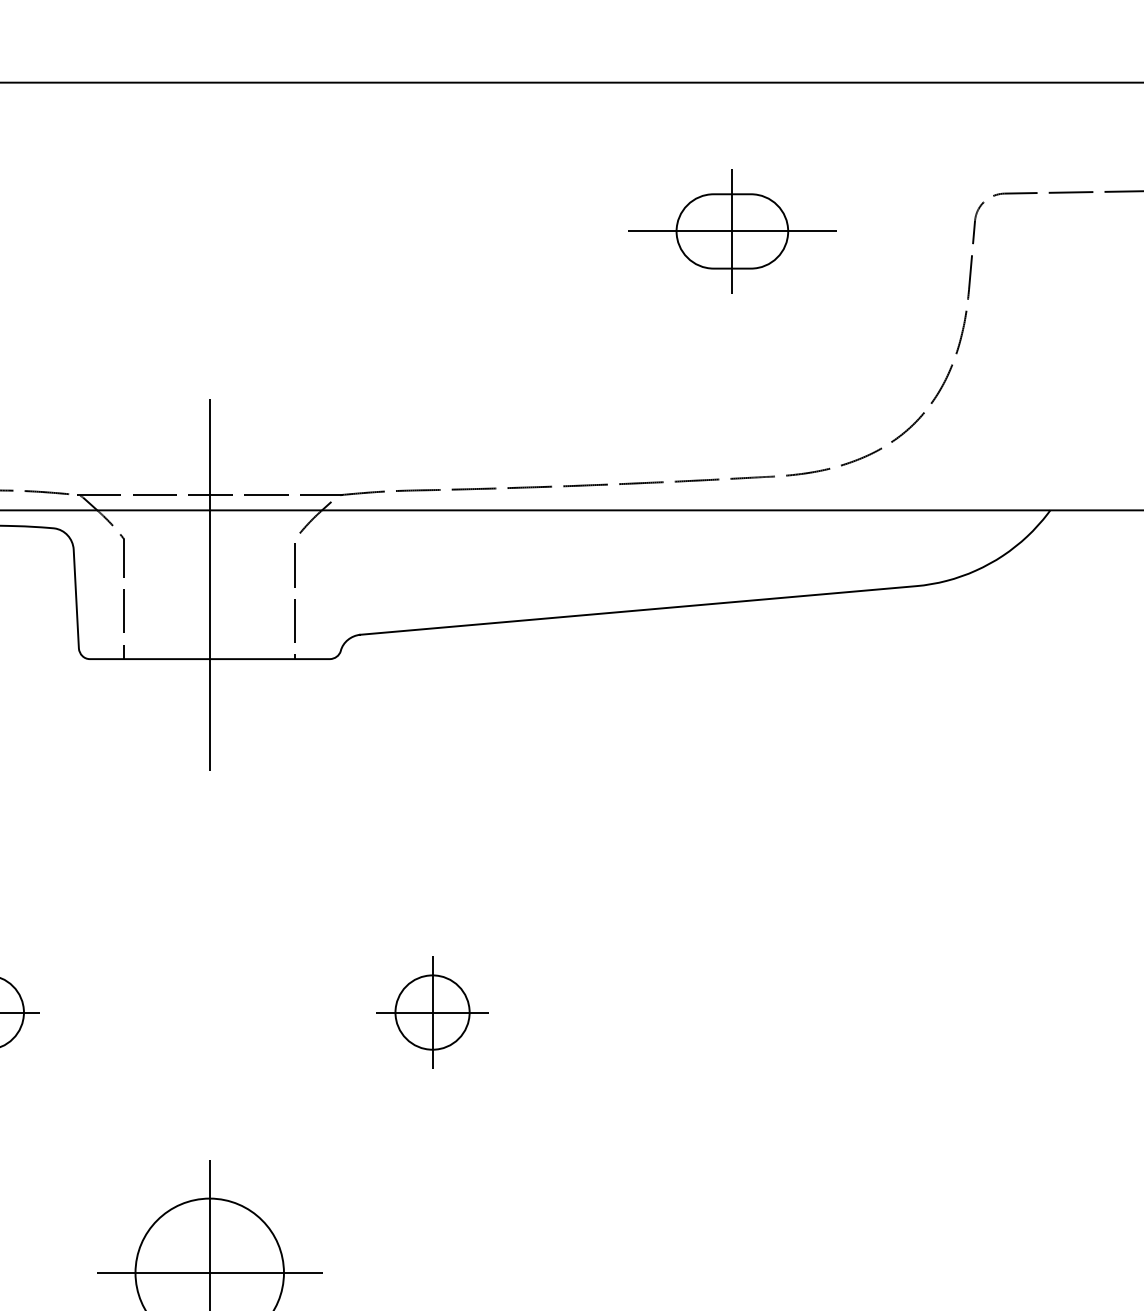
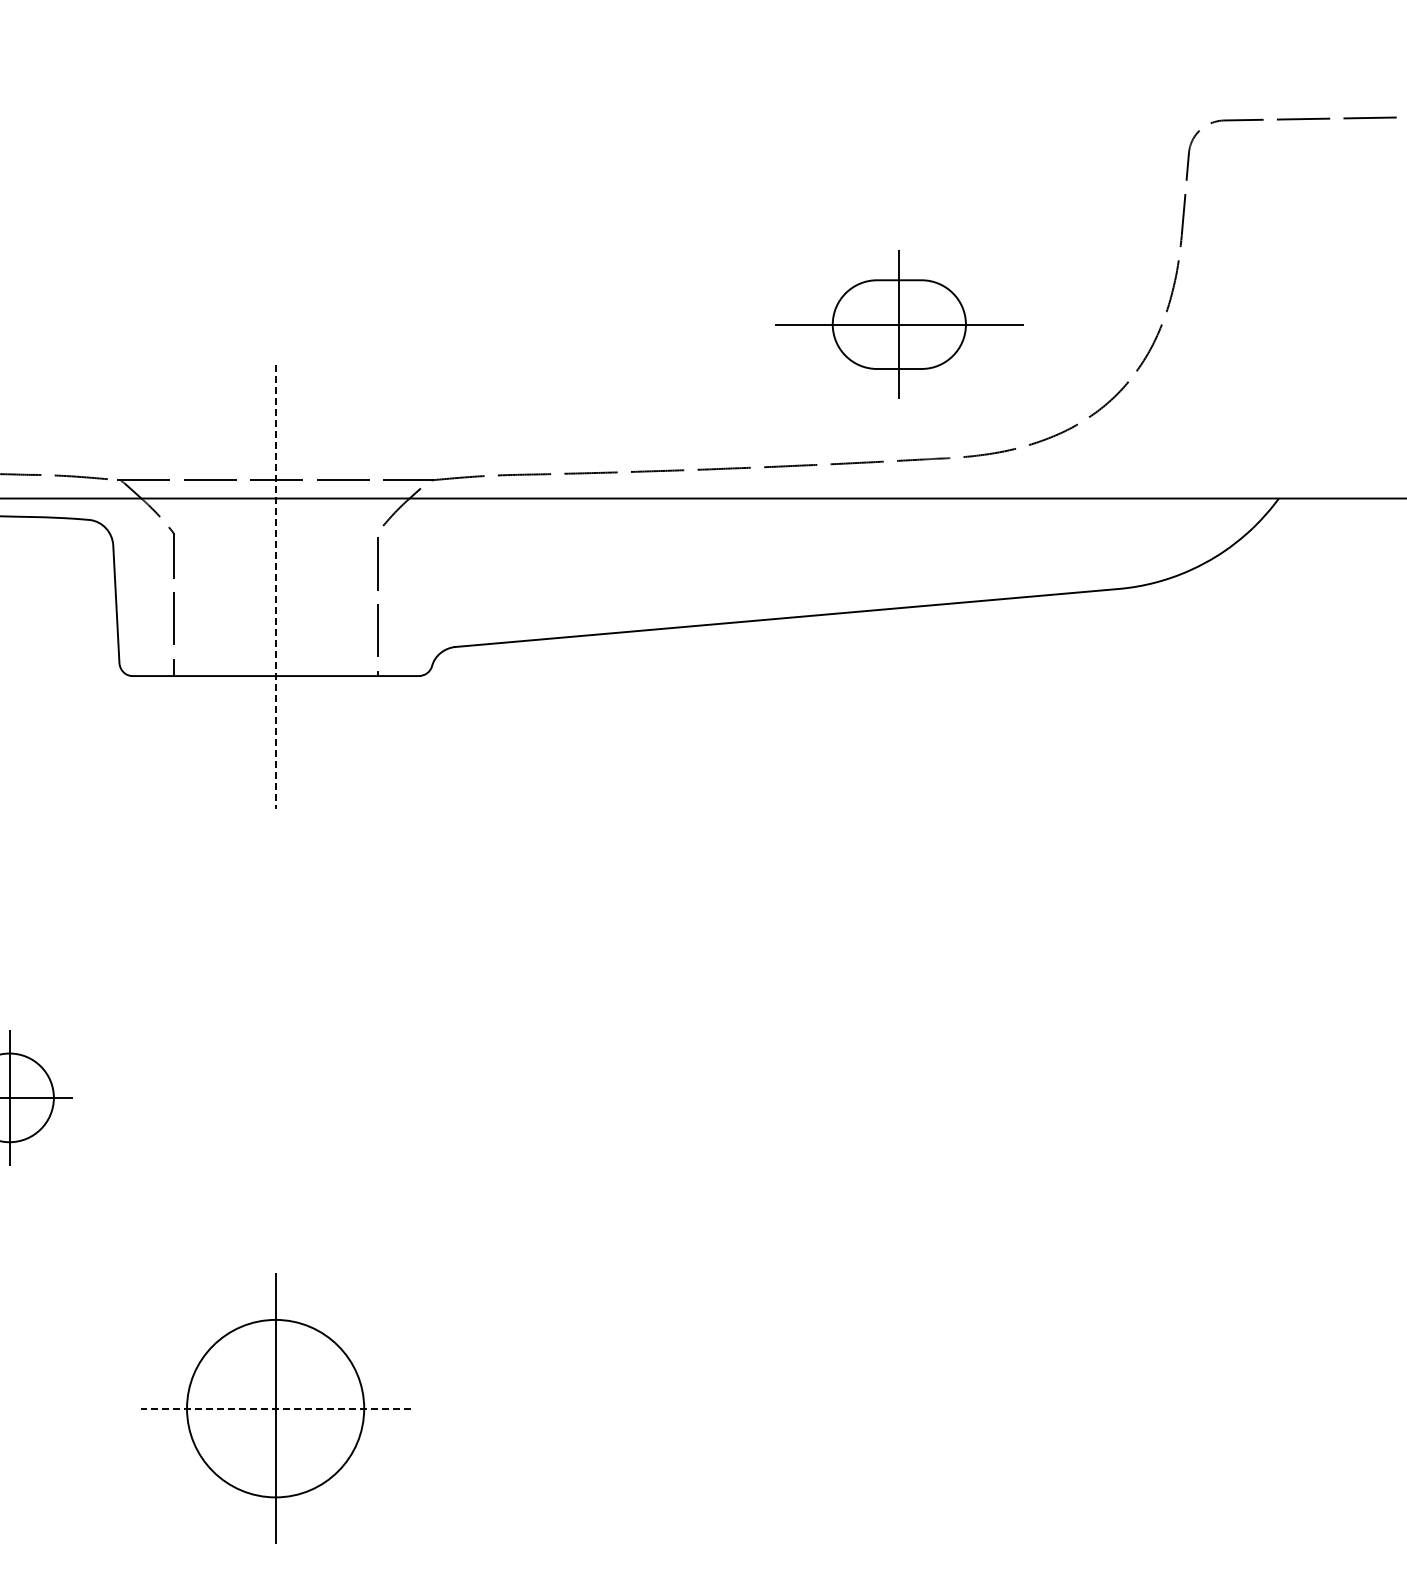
part: (732, 231) -> (899, 324), moved
line: (209, 585) -> (275, 588), solid -> dashed
part: (432, 1012) -> (541, 1097), removed
line: (209, 1272) -> (275, 1408), solid -> dashed

